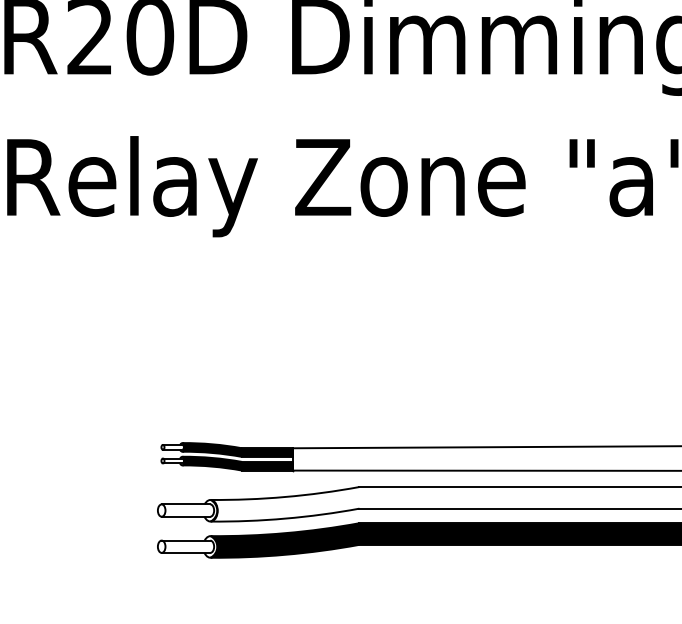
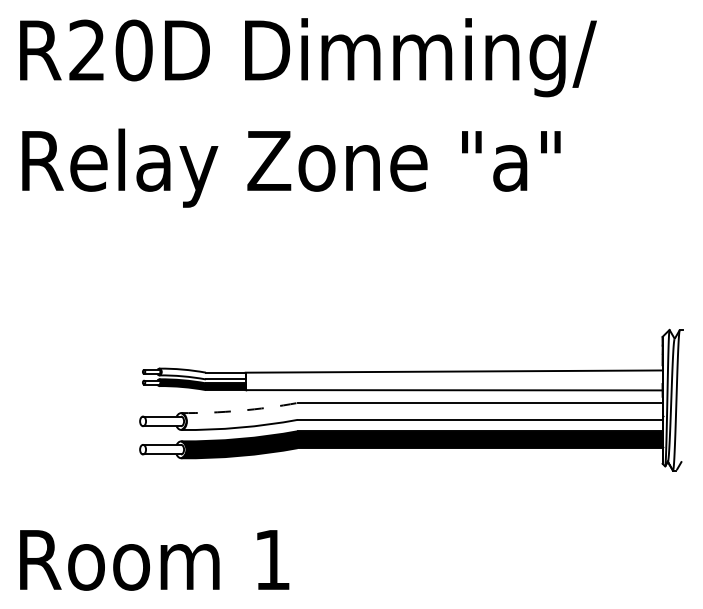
fill: (237, 449) -> (202, 373), removed
arc: (285, 496) -> (239, 410), solid -> dashed

